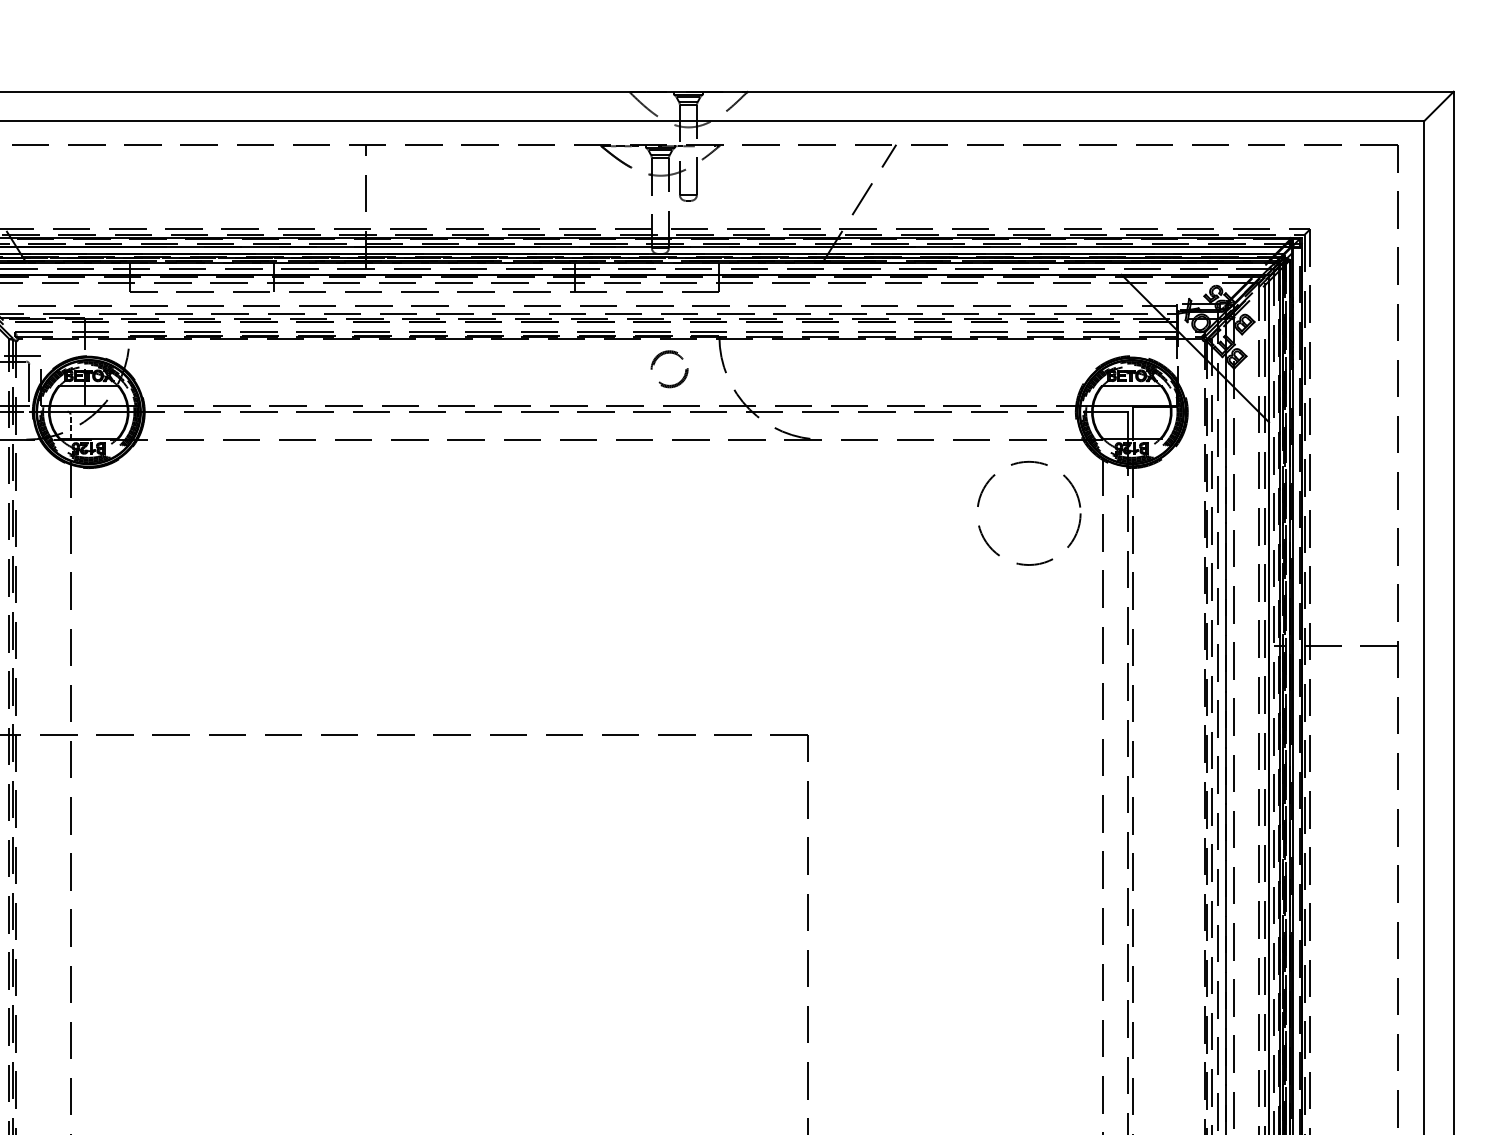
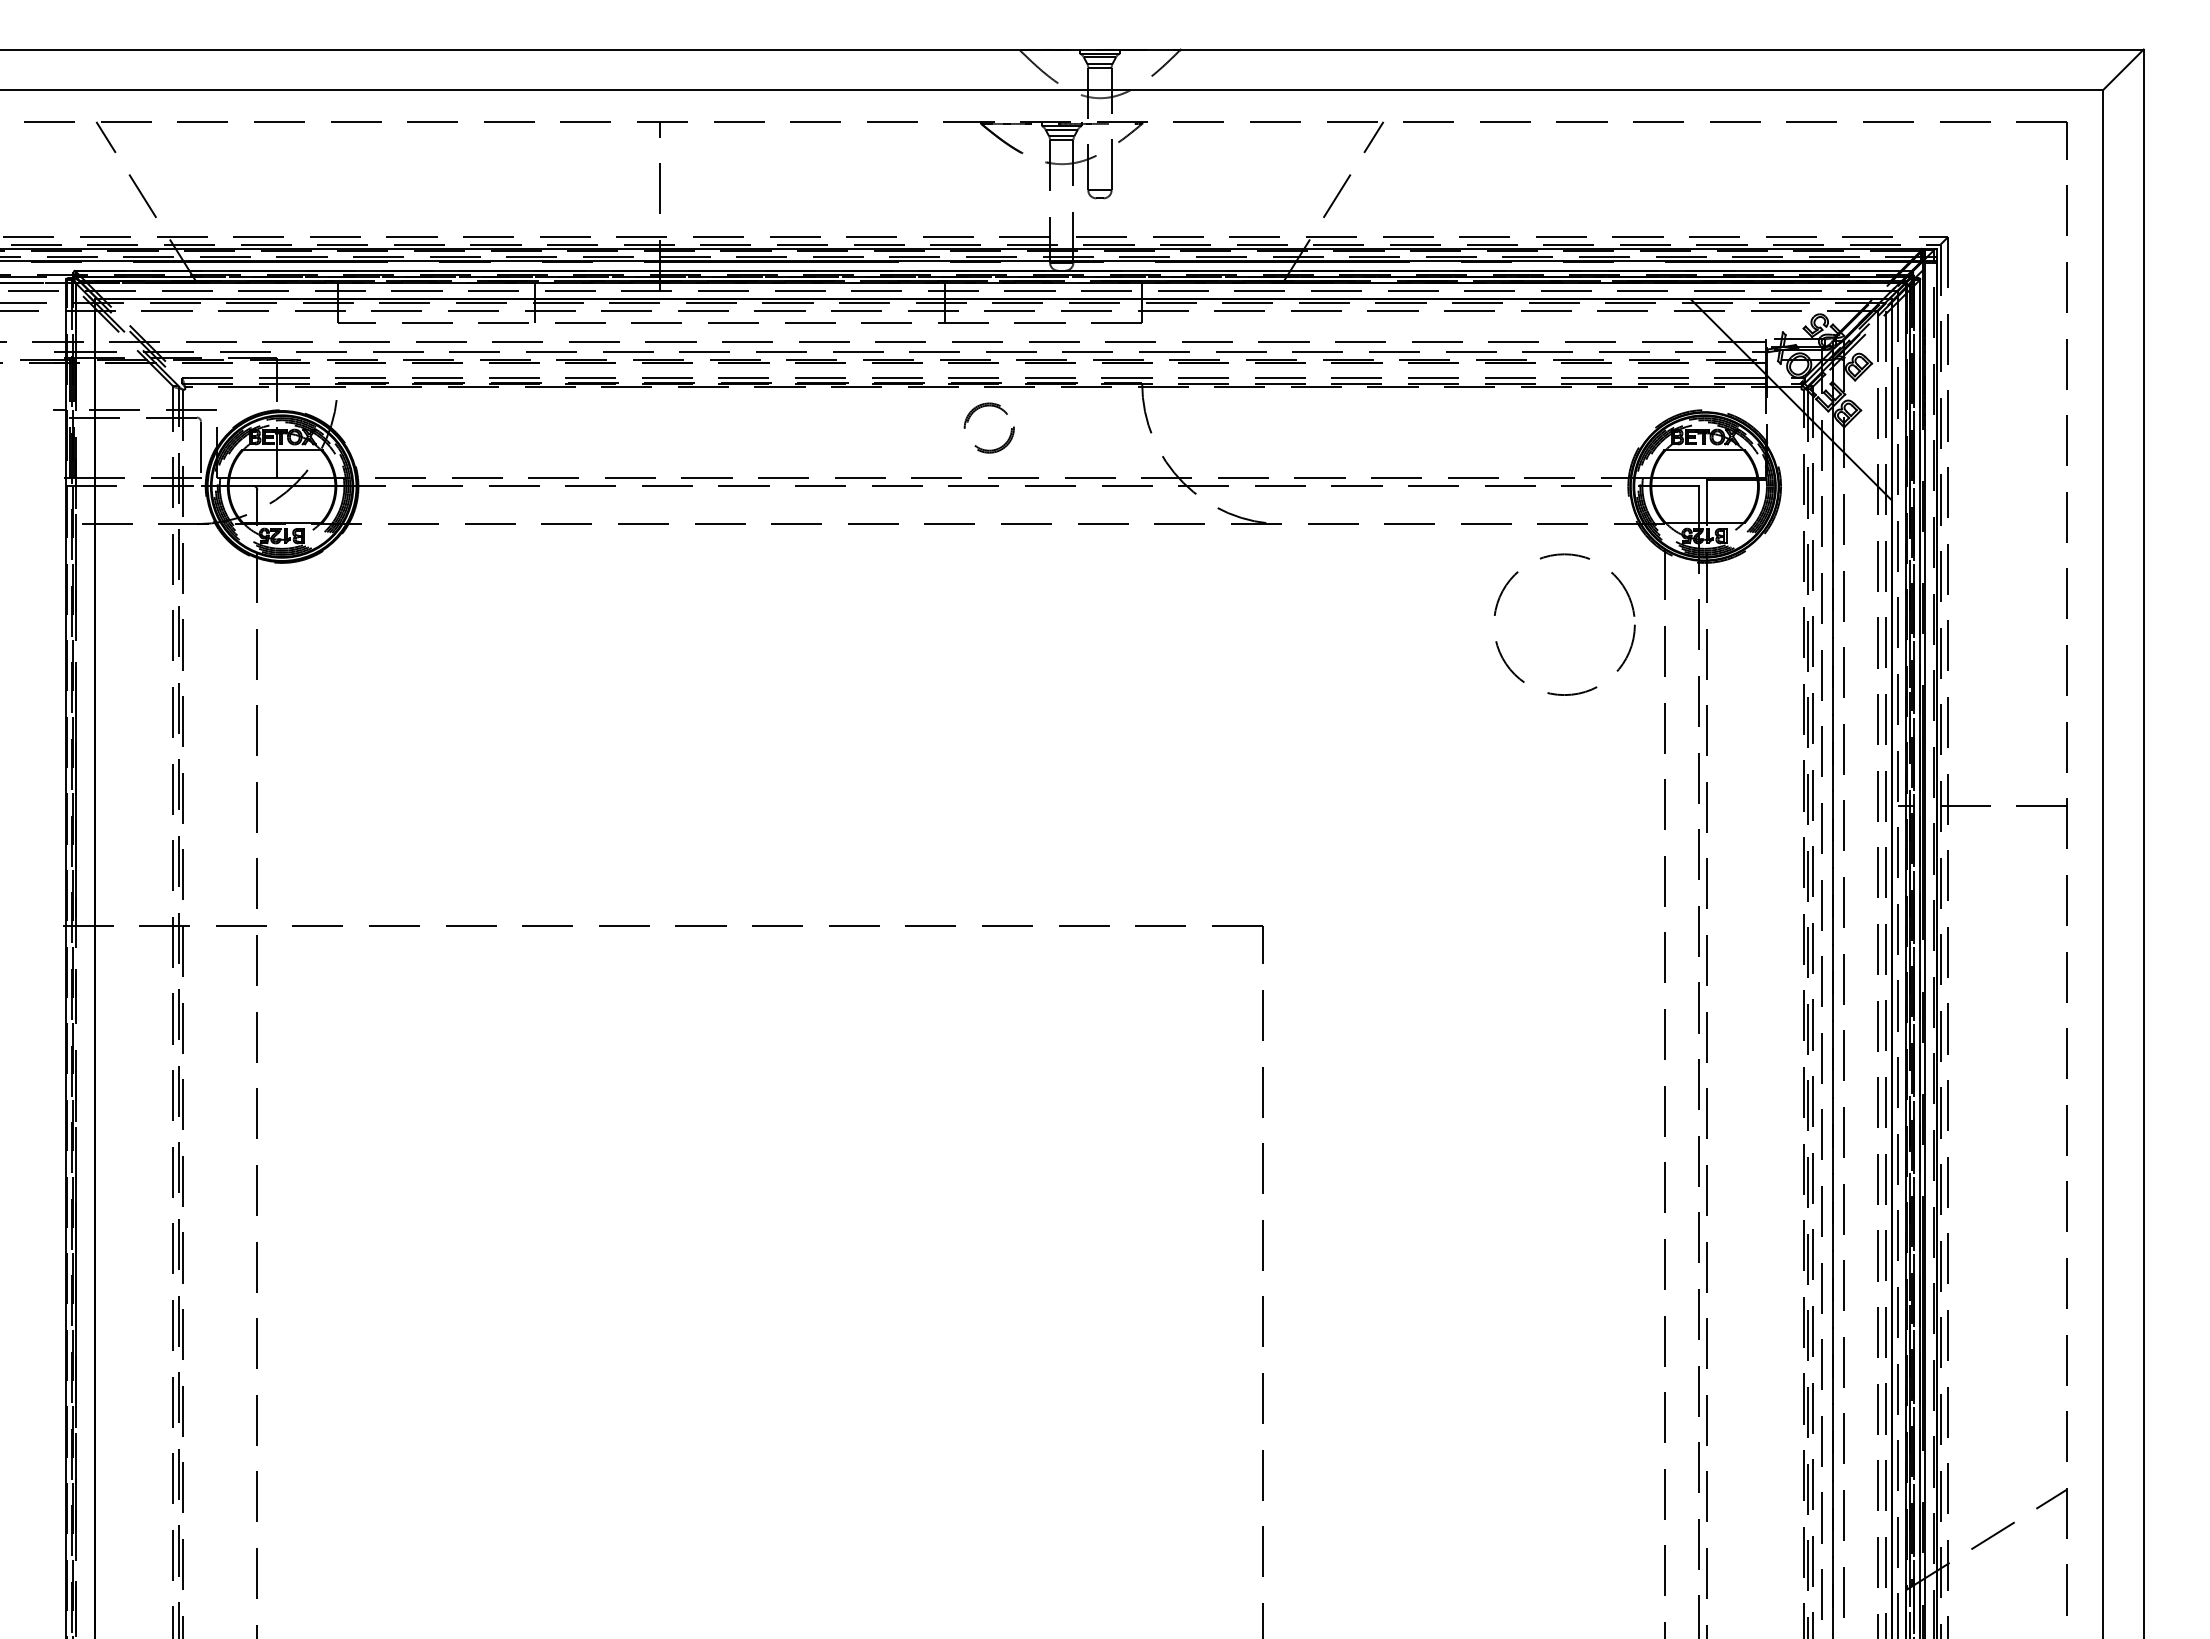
part: (656, 360) -> (971, 416), moved
line: (70, 426) -> (257, 505), dashed -> solid

